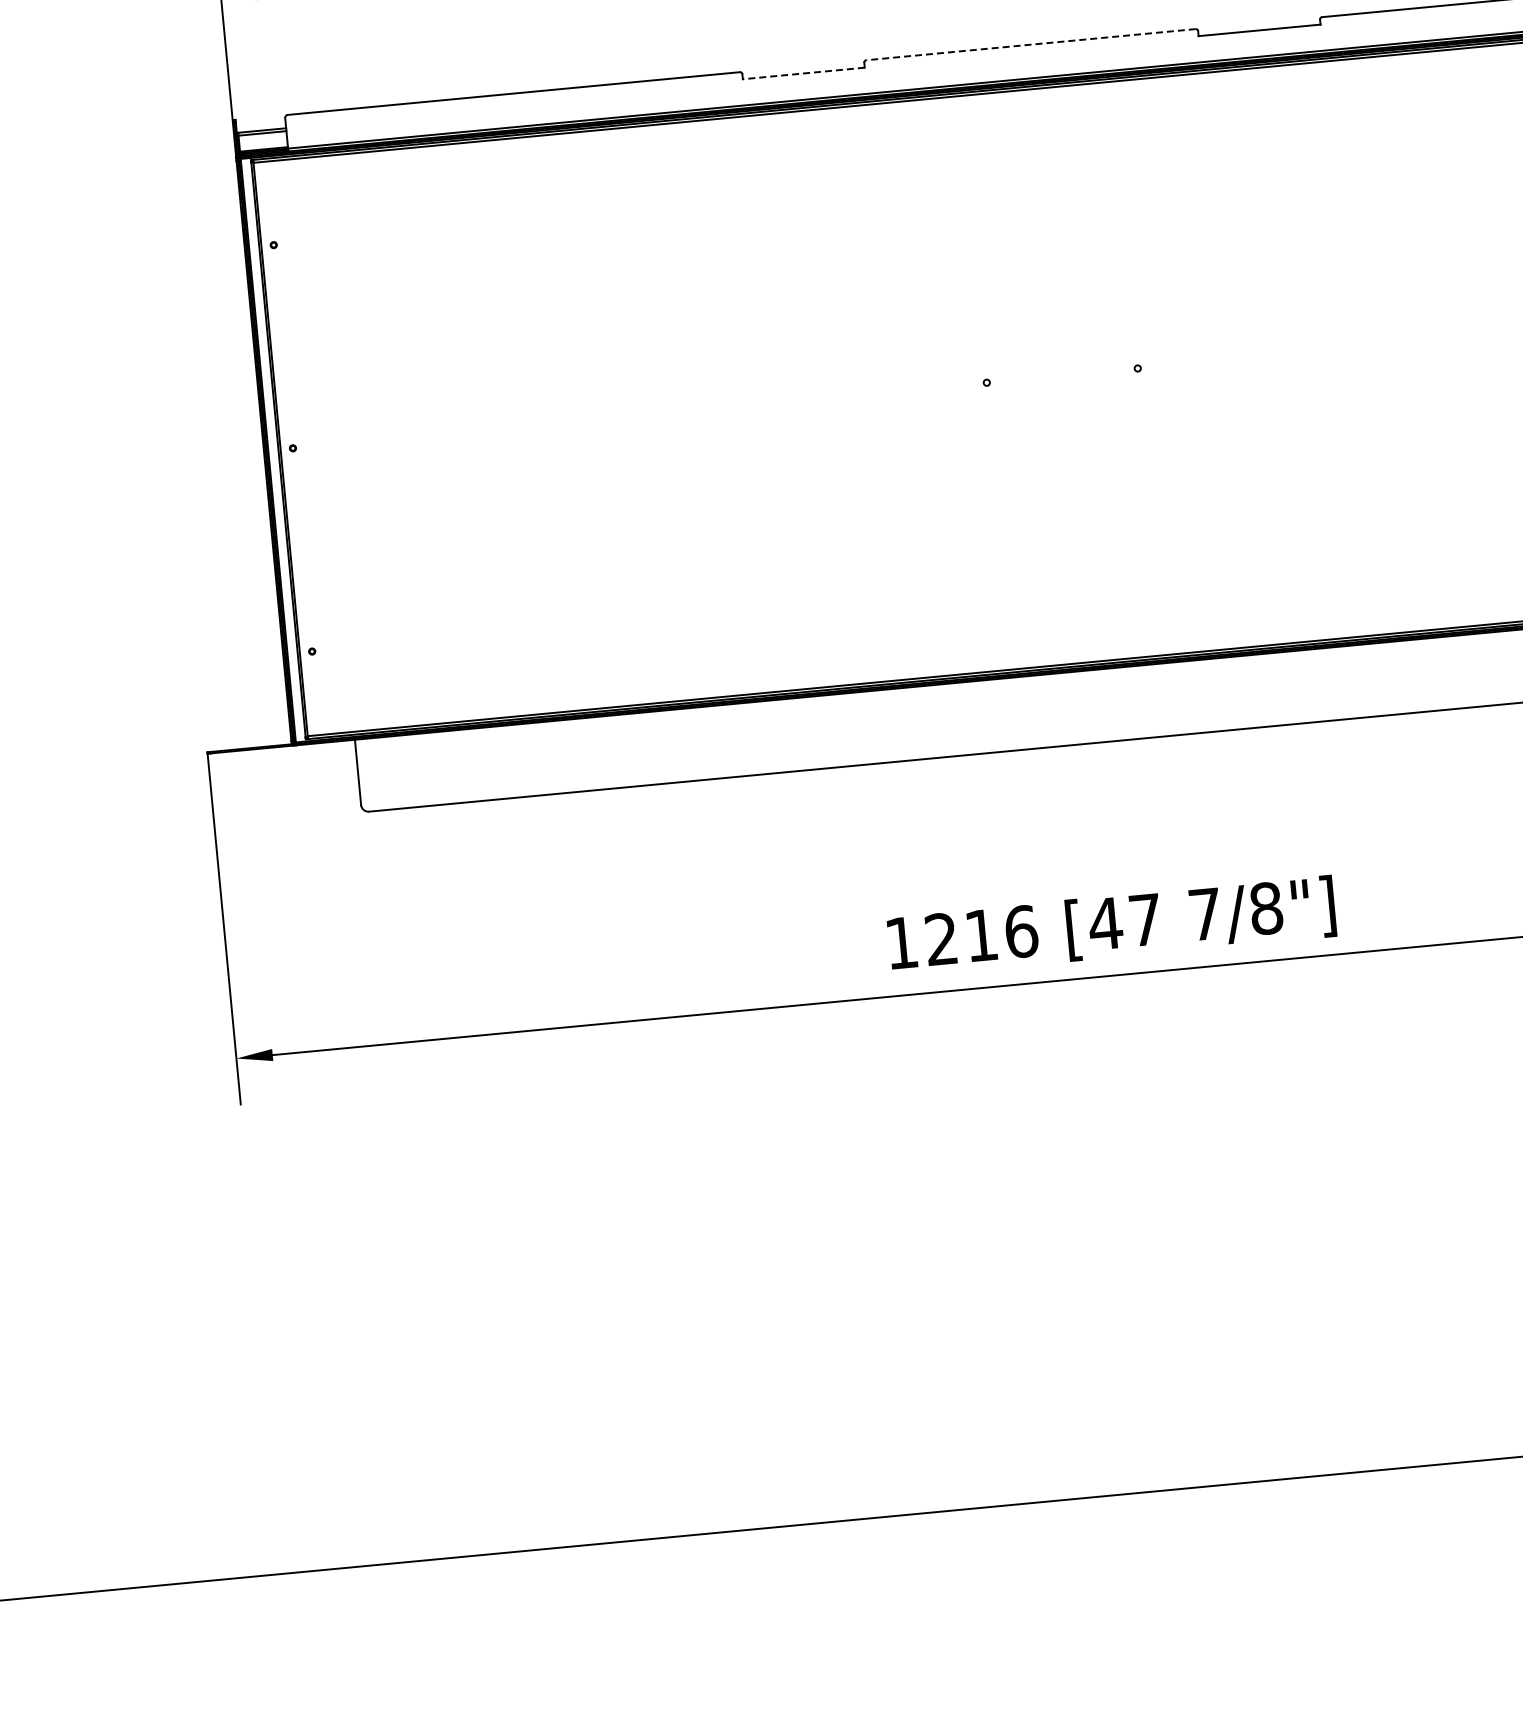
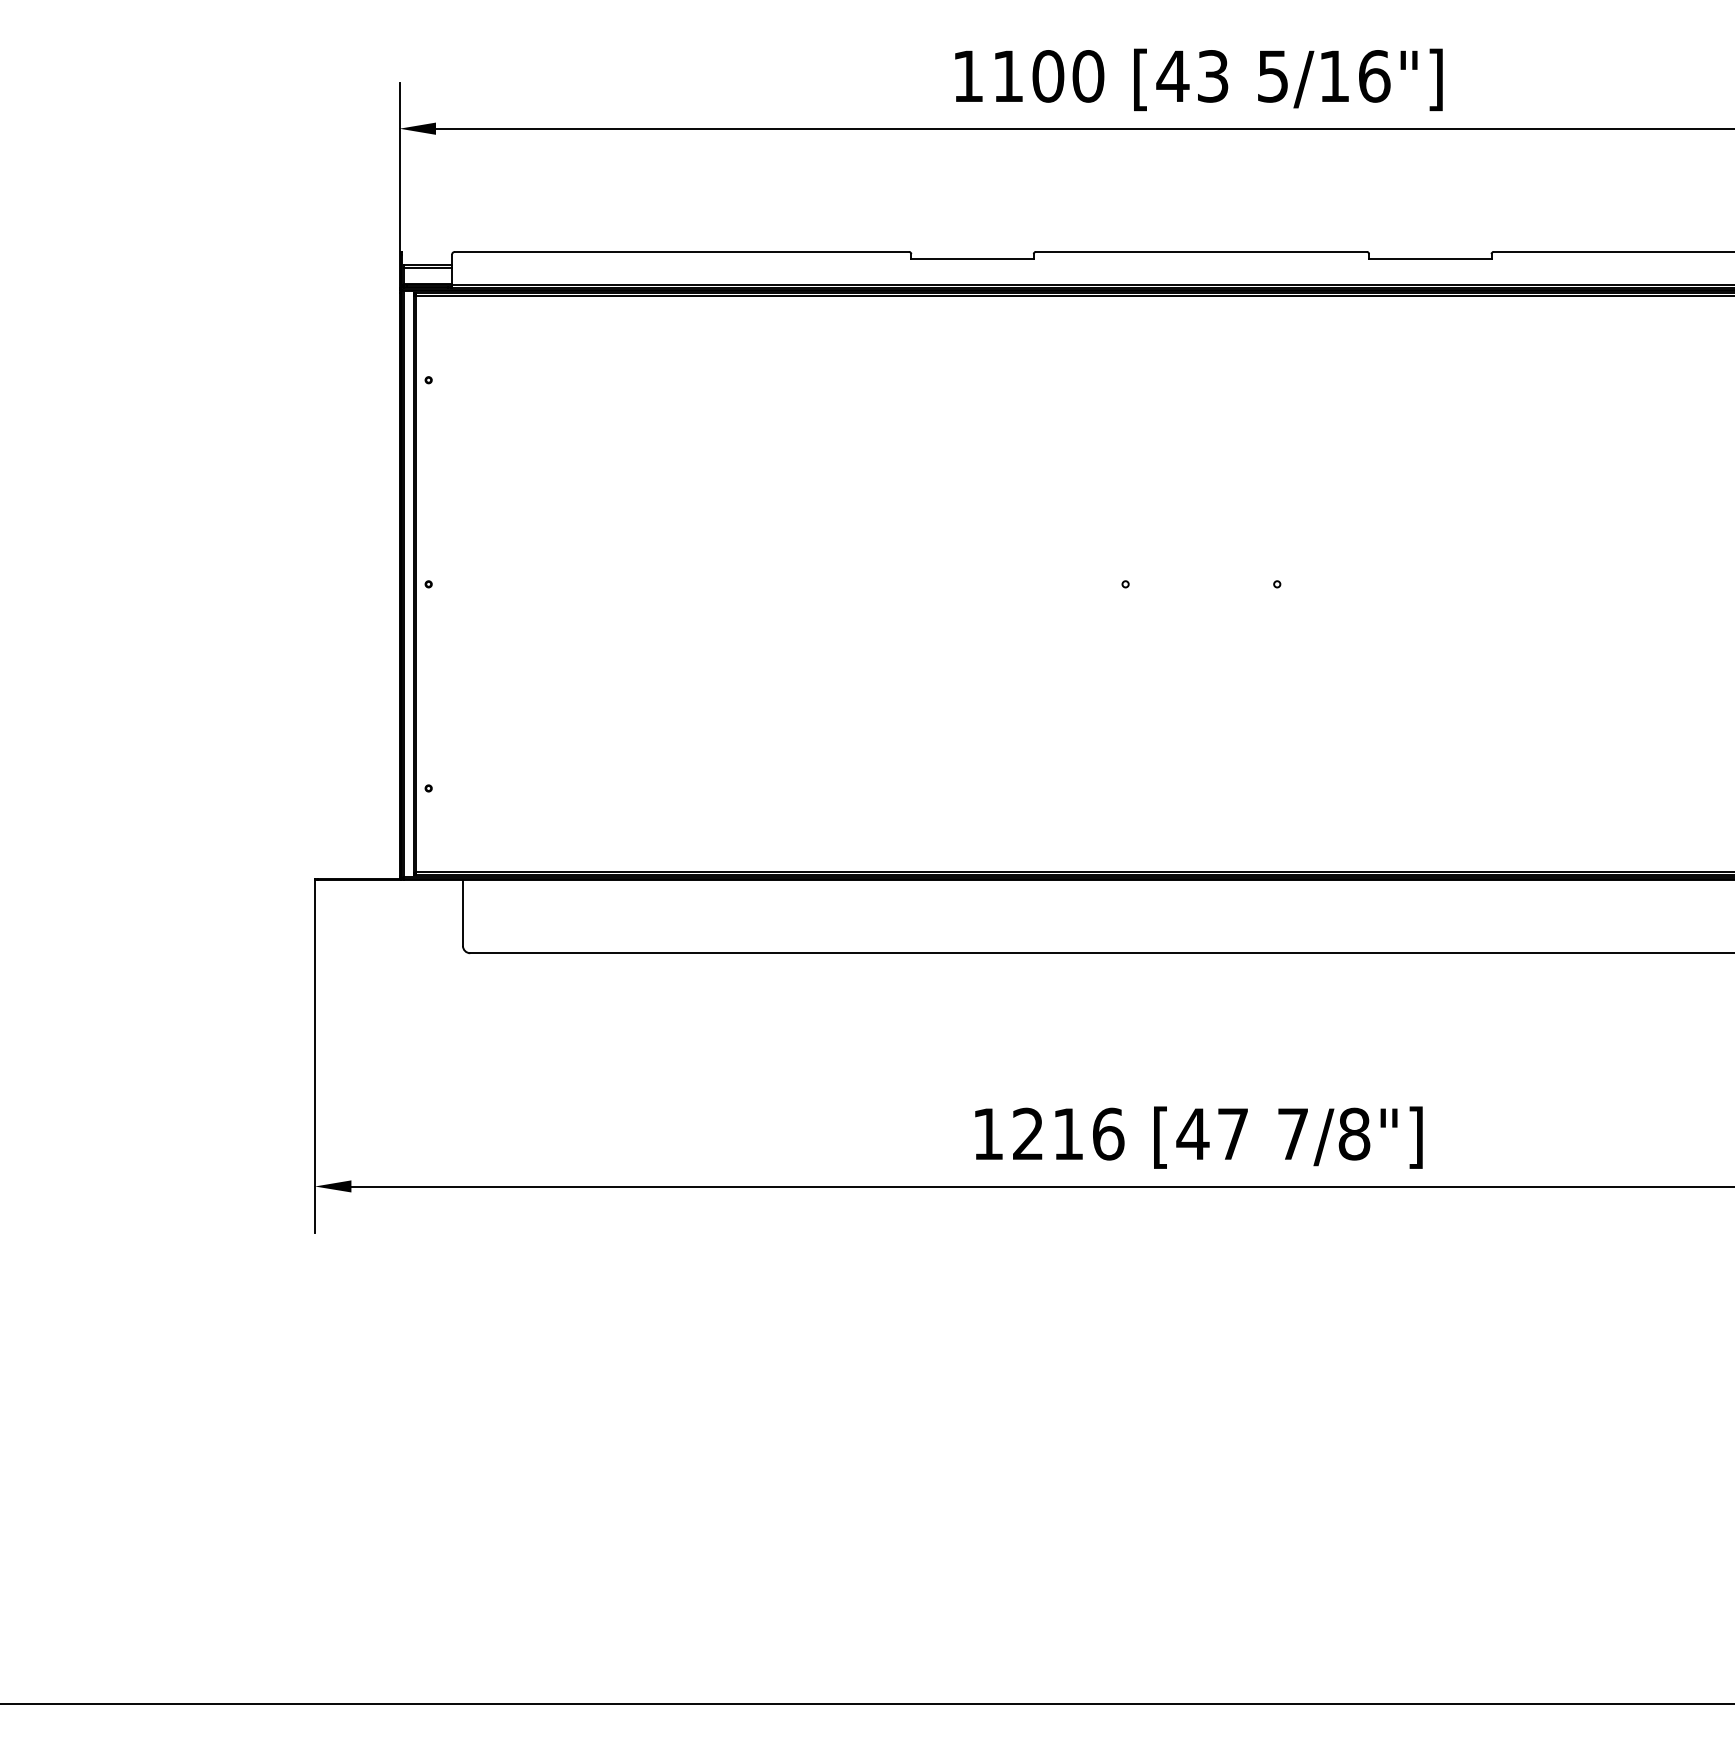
line: (1030, 44) -> (1200, 251), dashed -> solid
line: (803, 73) -> (972, 259), dashed -> solid

